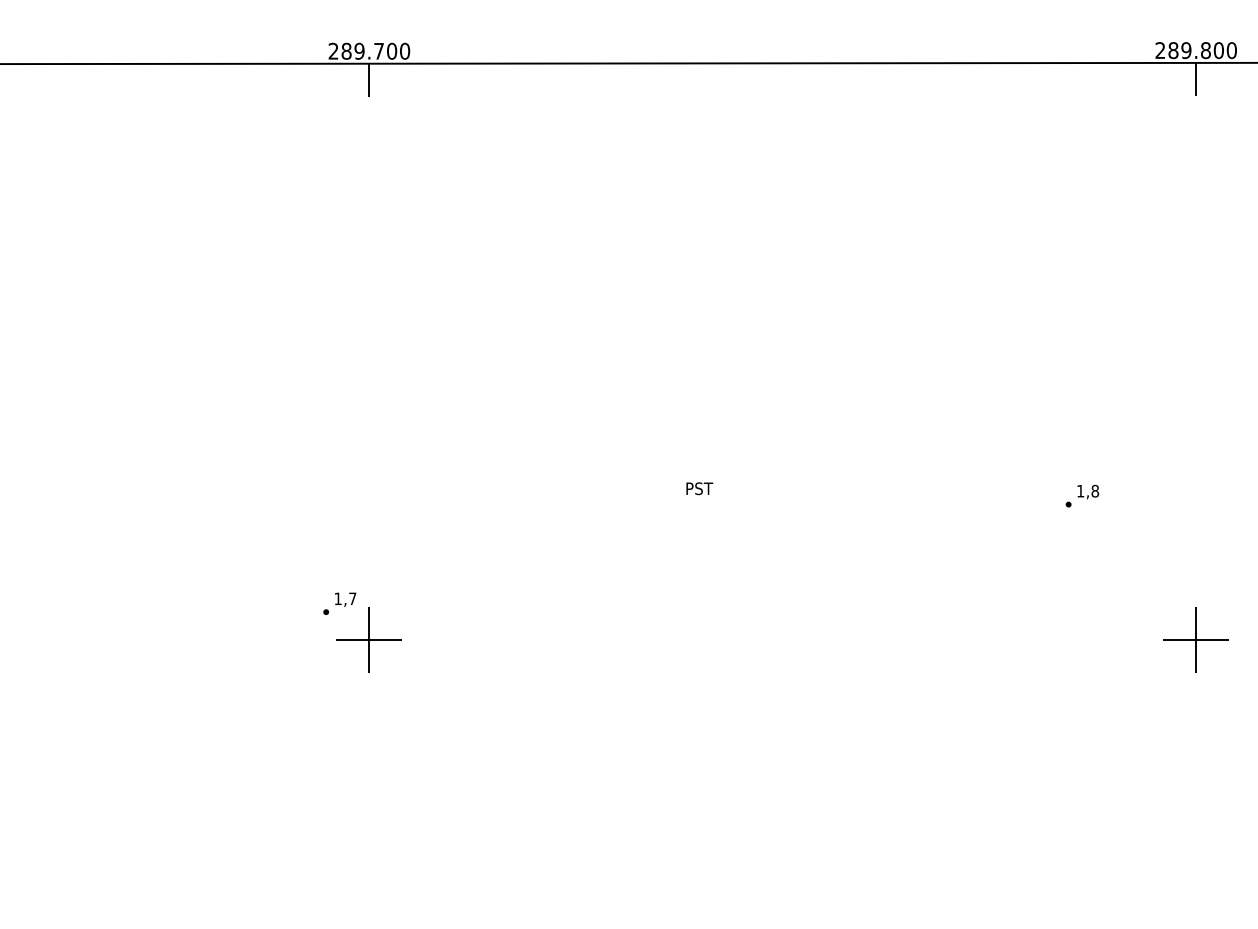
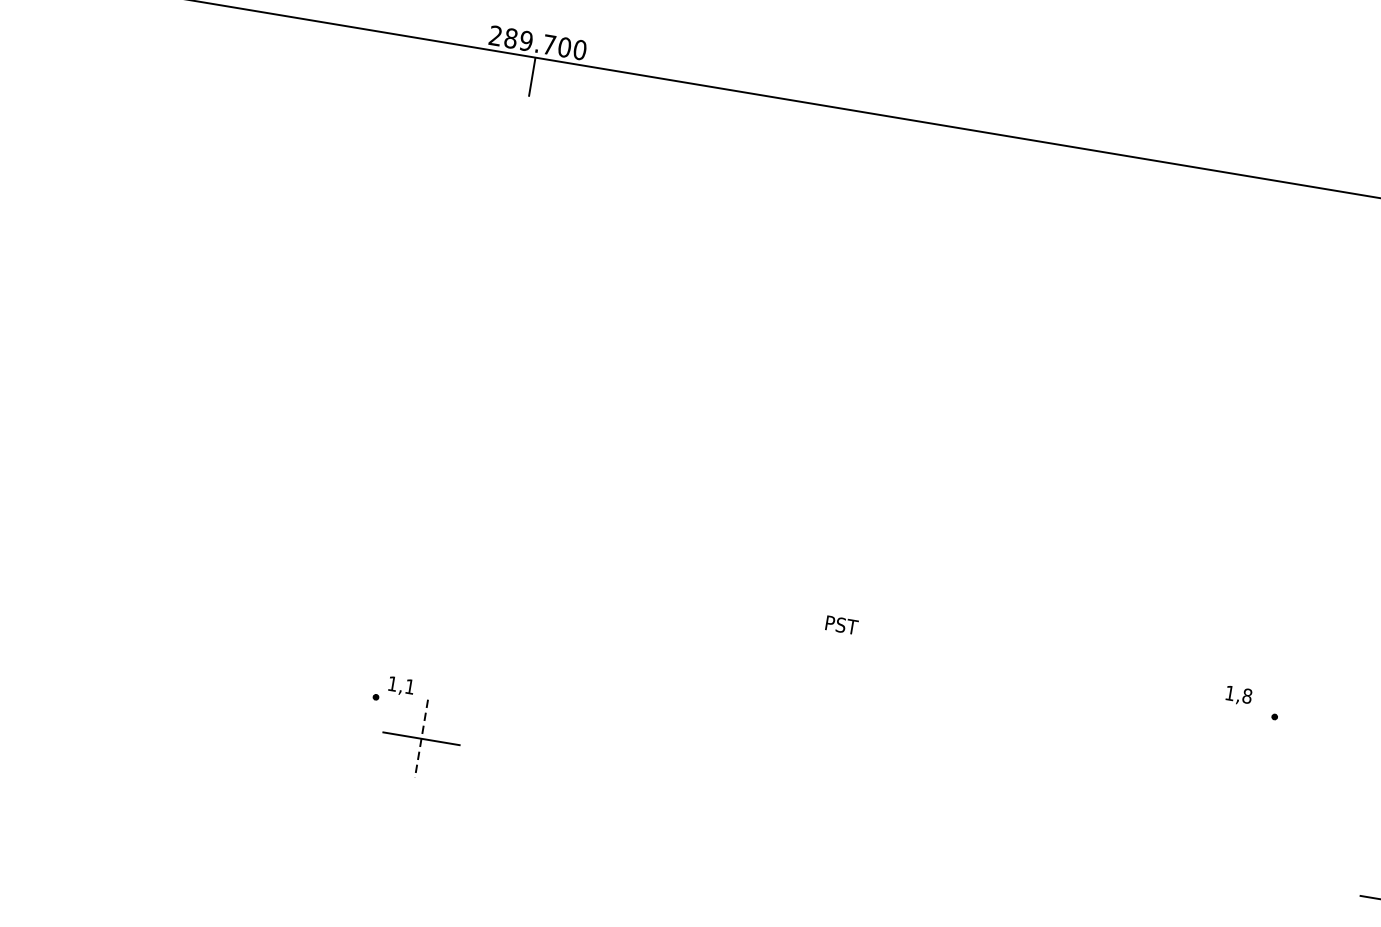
text: (1087, 491) -> (1238, 694), moved
text: (352, 598) -> (409, 686), 1,7 -> 1,1
line: (369, 640) -> (421, 739), solid -> dashed

